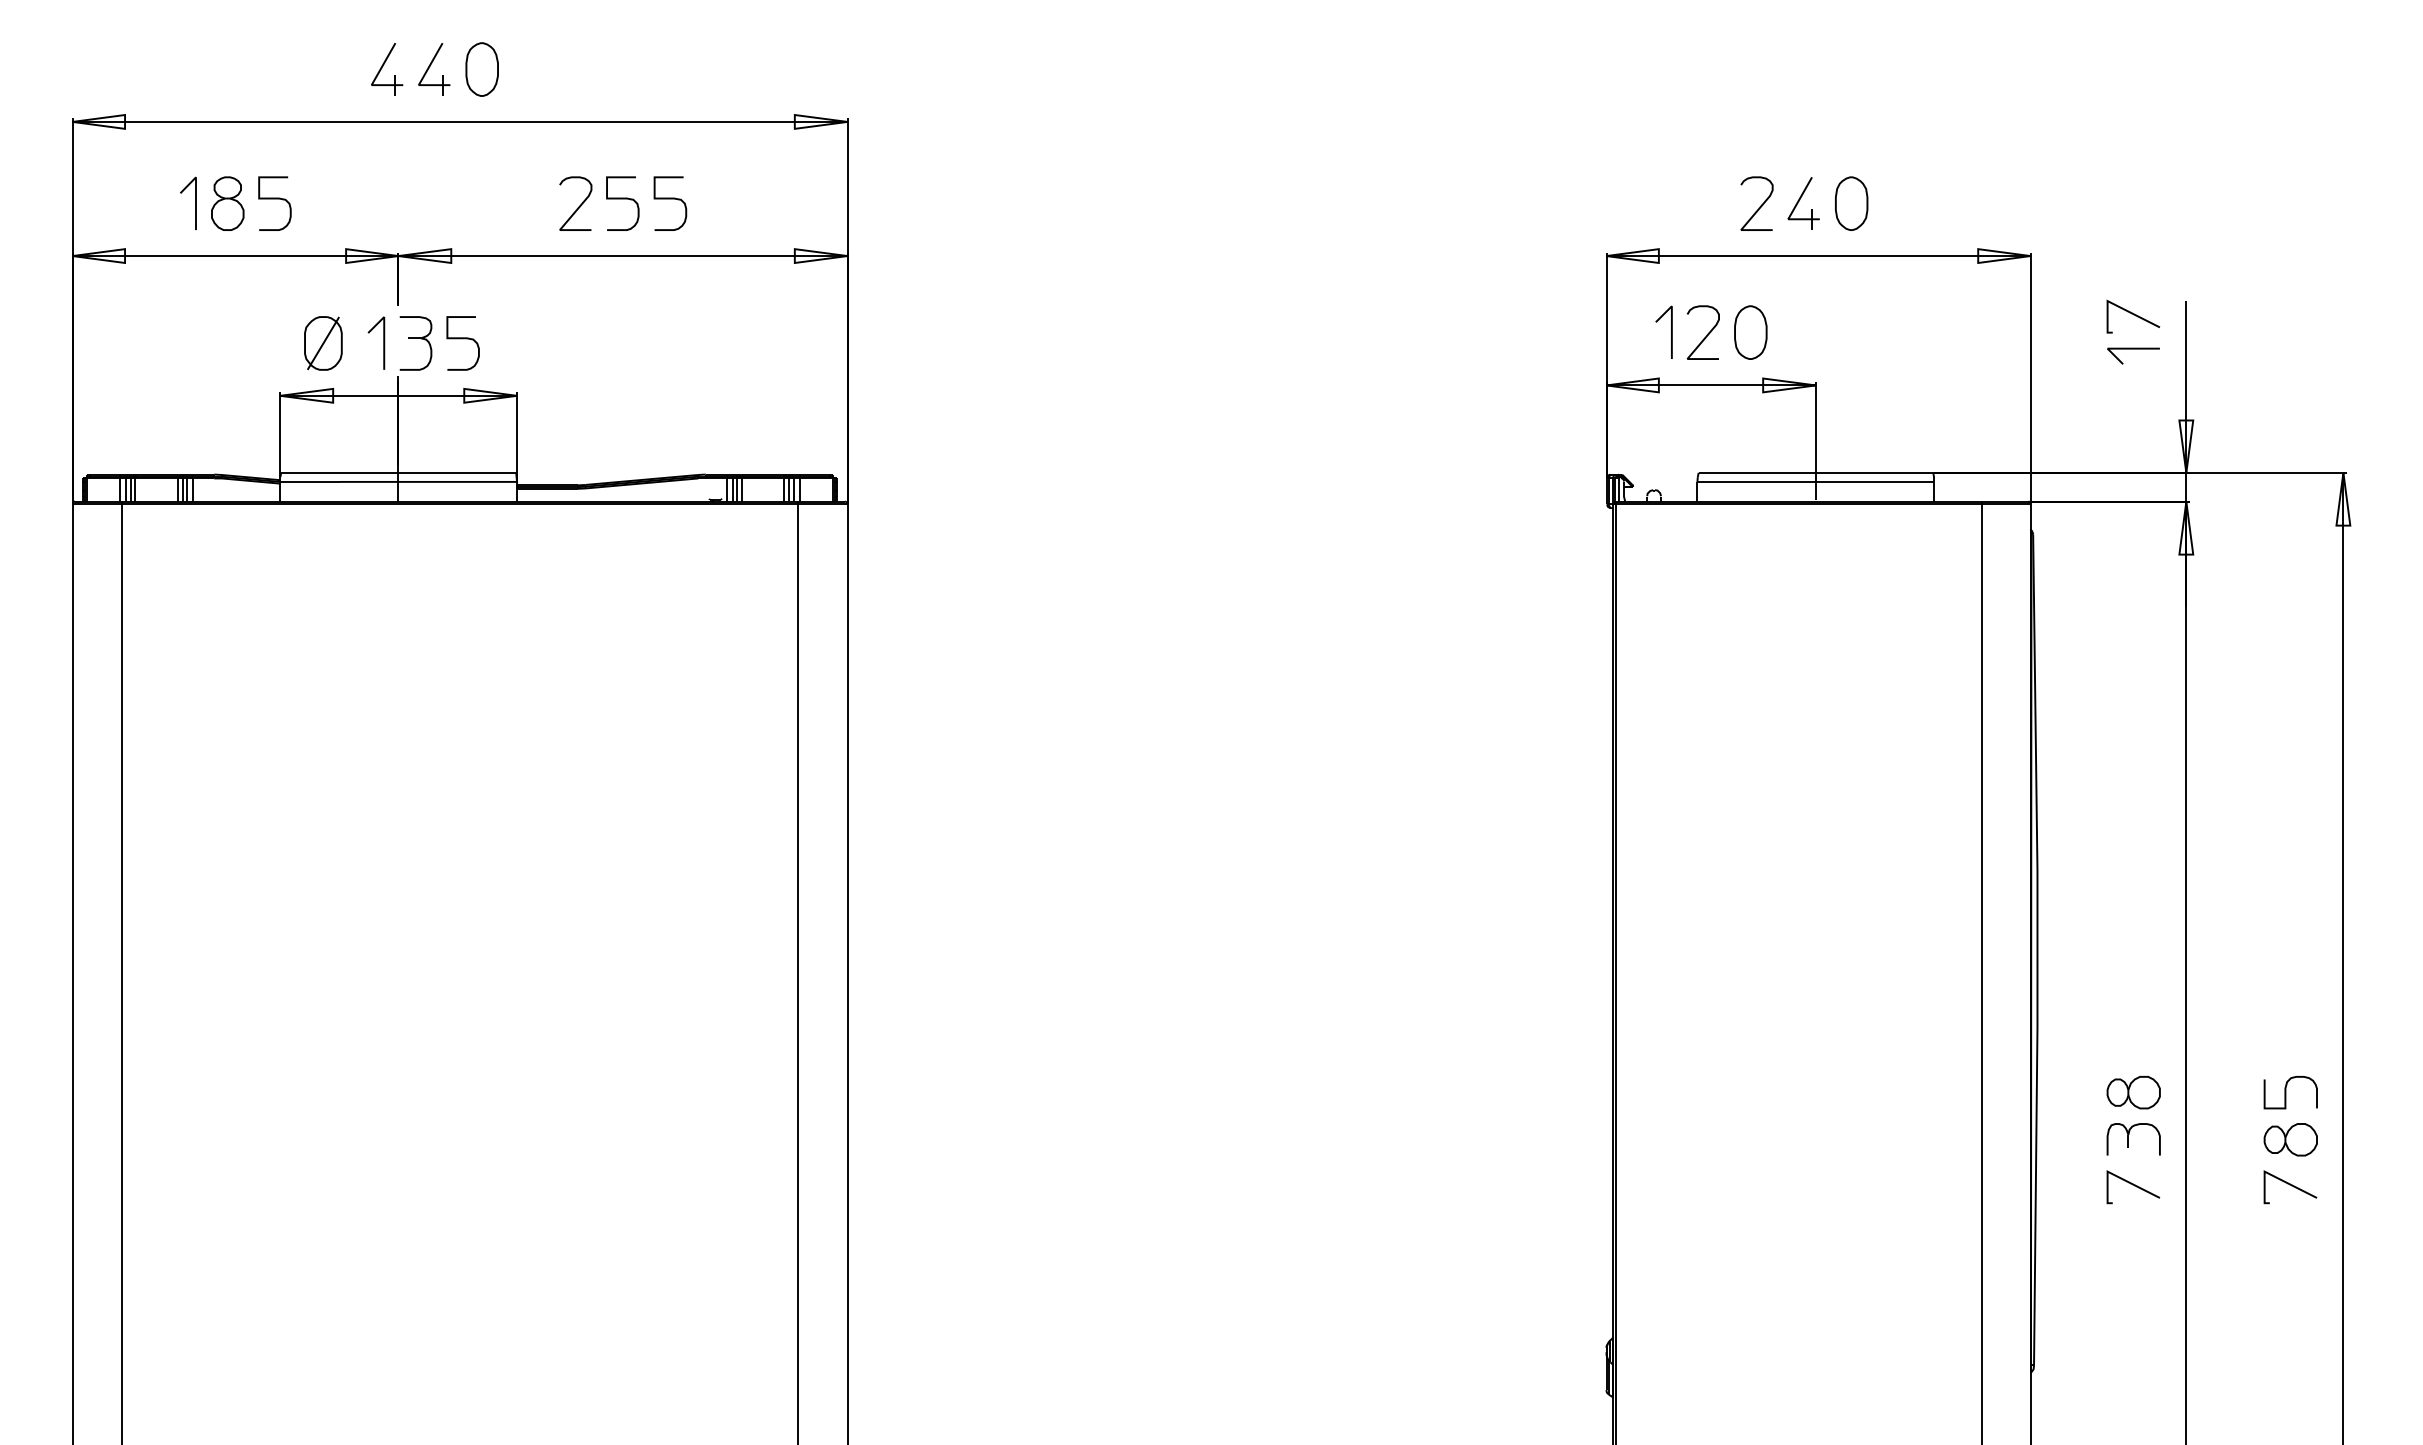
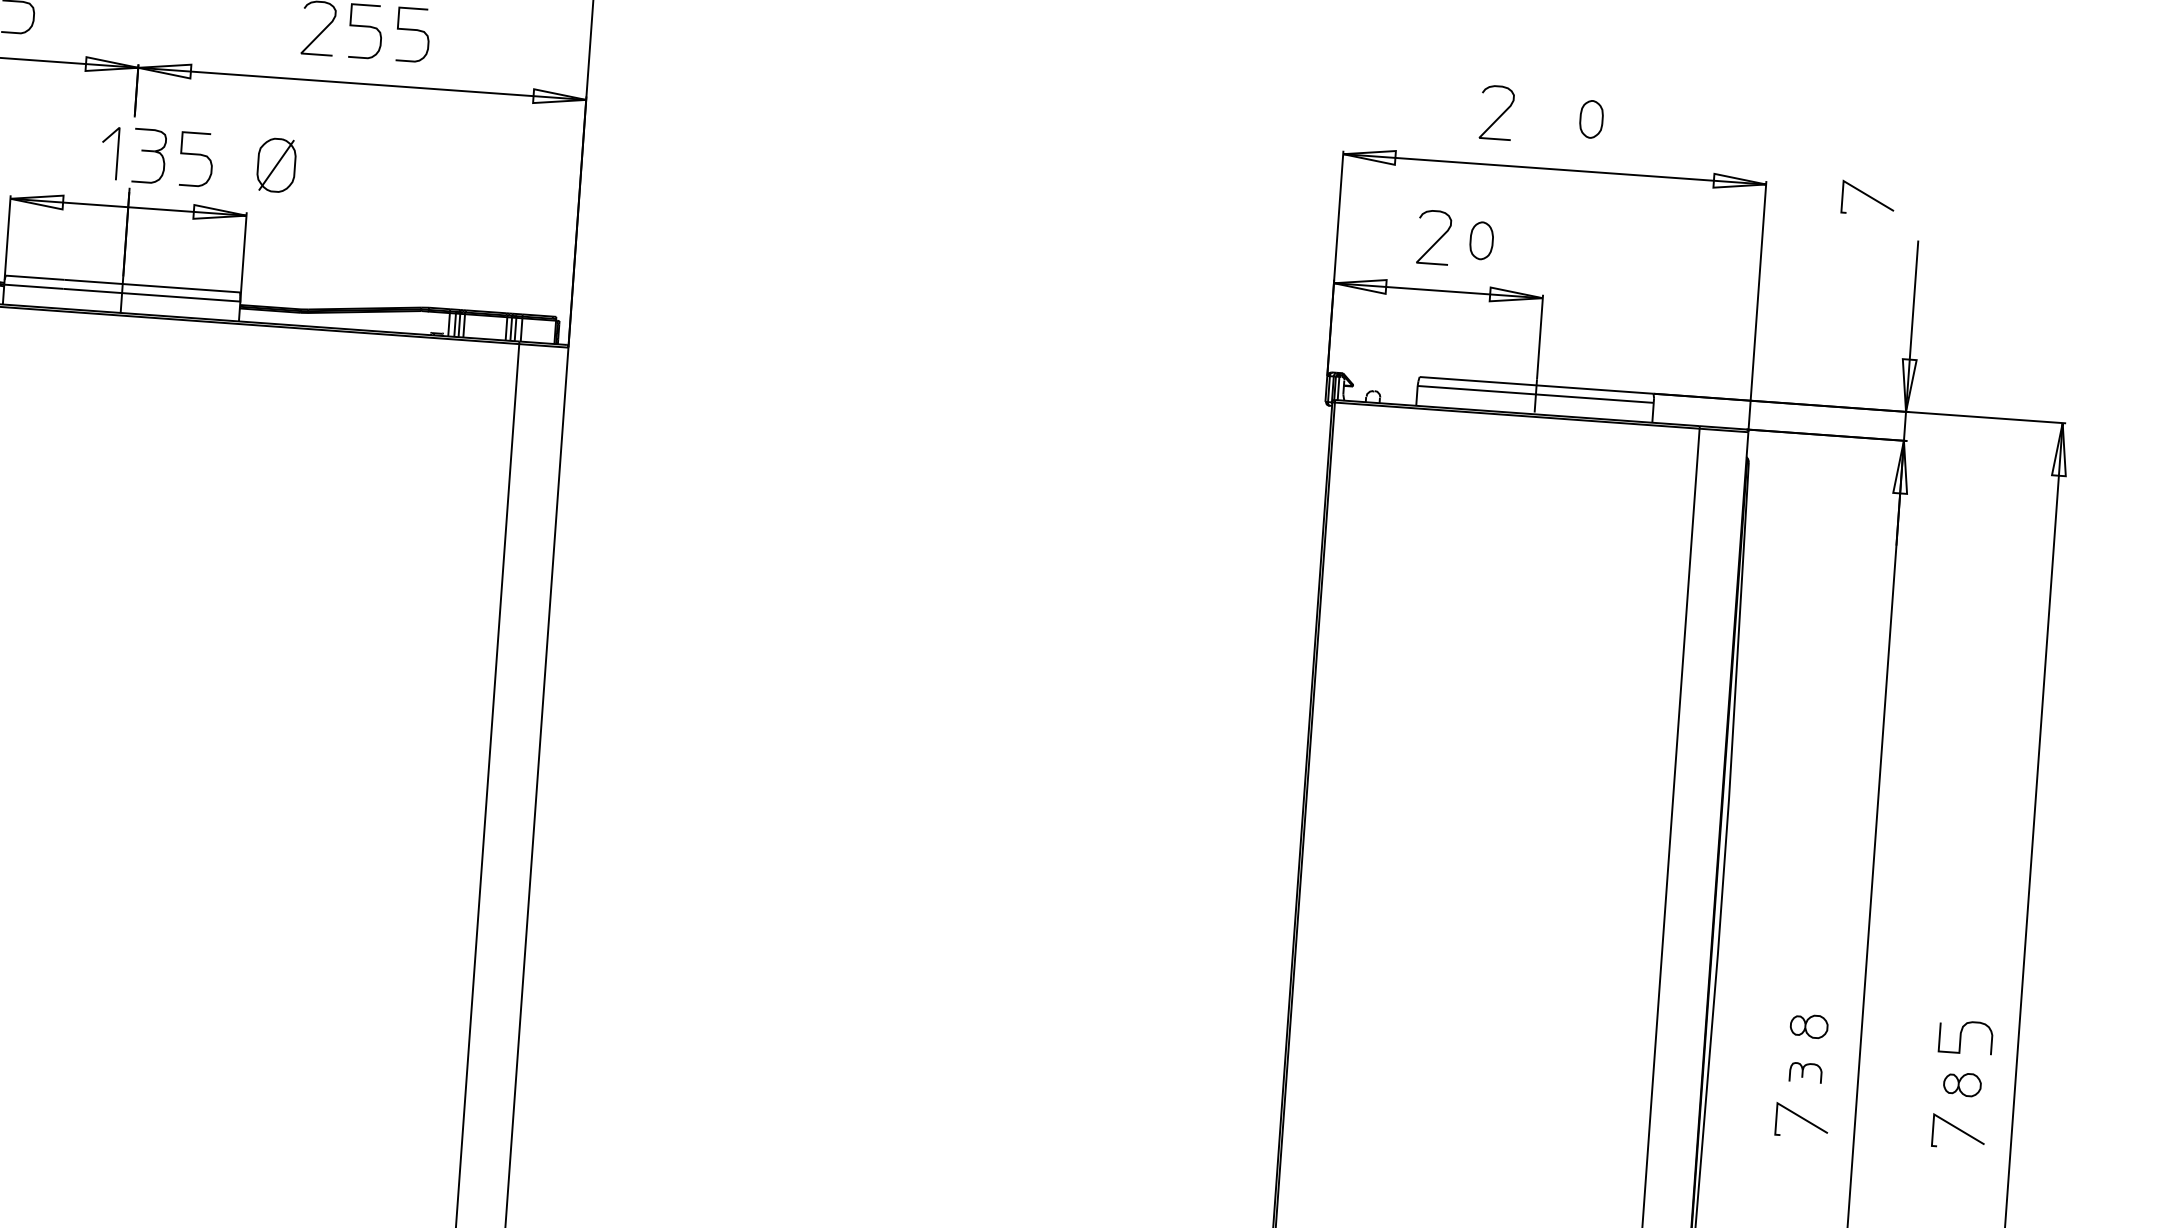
part: (1803, 203) -> (1543, 115), removed
part: (1851, 203) -> (1591, 119), size x0.7
curve: (2133, 315) -> (1868, 197), moved
curve: (1671, 331) -> (1402, 234), removed
part: (1750, 332) -> (1481, 240), size x0.7
part: (323, 343) -> (276, 165), moved
curve: (2133, 349) -> (1862, 285), removed
part: (2133, 1092) -> (1809, 1026), size x0.7
part: (2133, 1139) -> (1805, 1073), size x0.6
part: (2290, 1139) -> (1962, 1084), size x0.7

